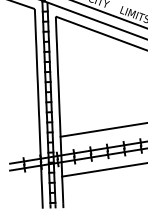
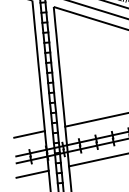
line: (24, 142) -> (29, 134), added
line: (25, 182) -> (32, 174), added

